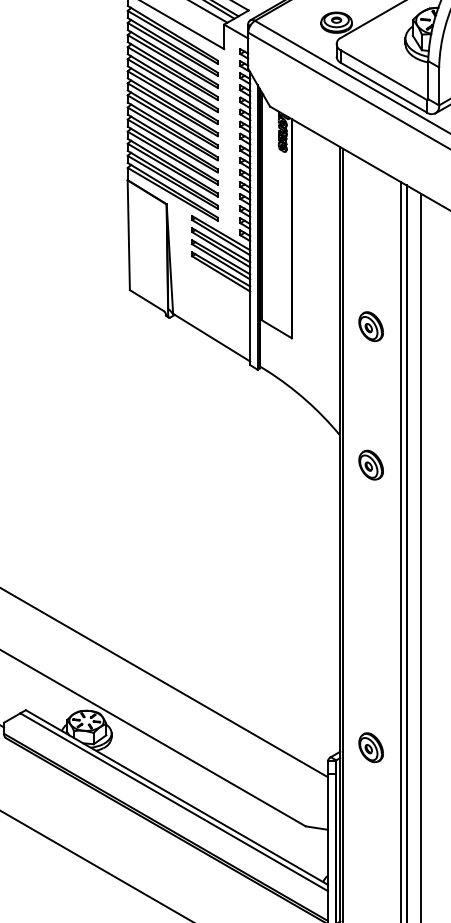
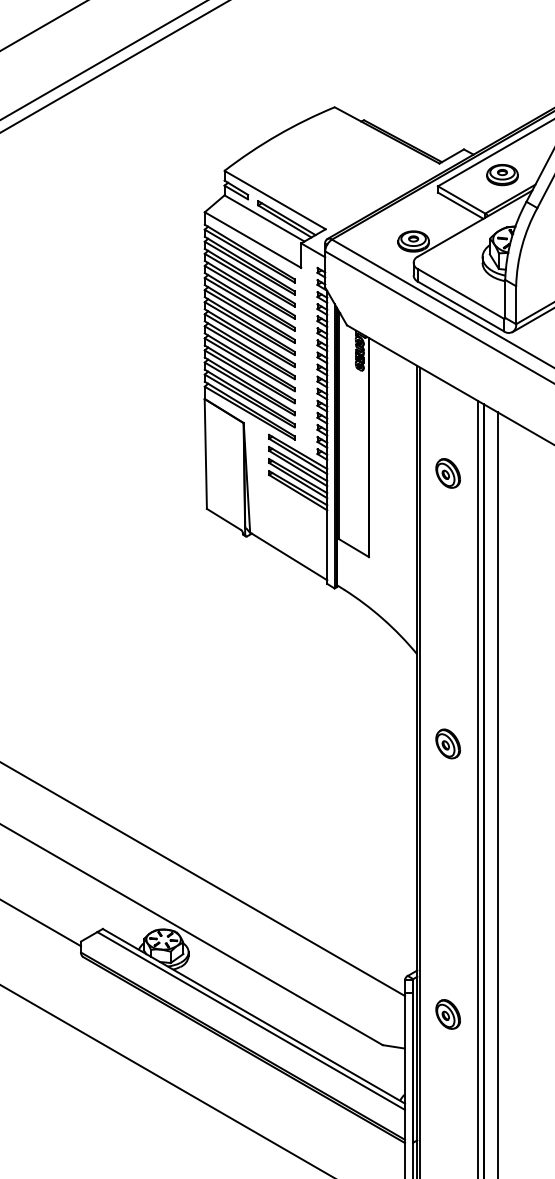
part: (370, 326) -> (447, 473), moved
part: (370, 464) -> (447, 743), moved
part: (370, 747) -> (447, 1014), moved

